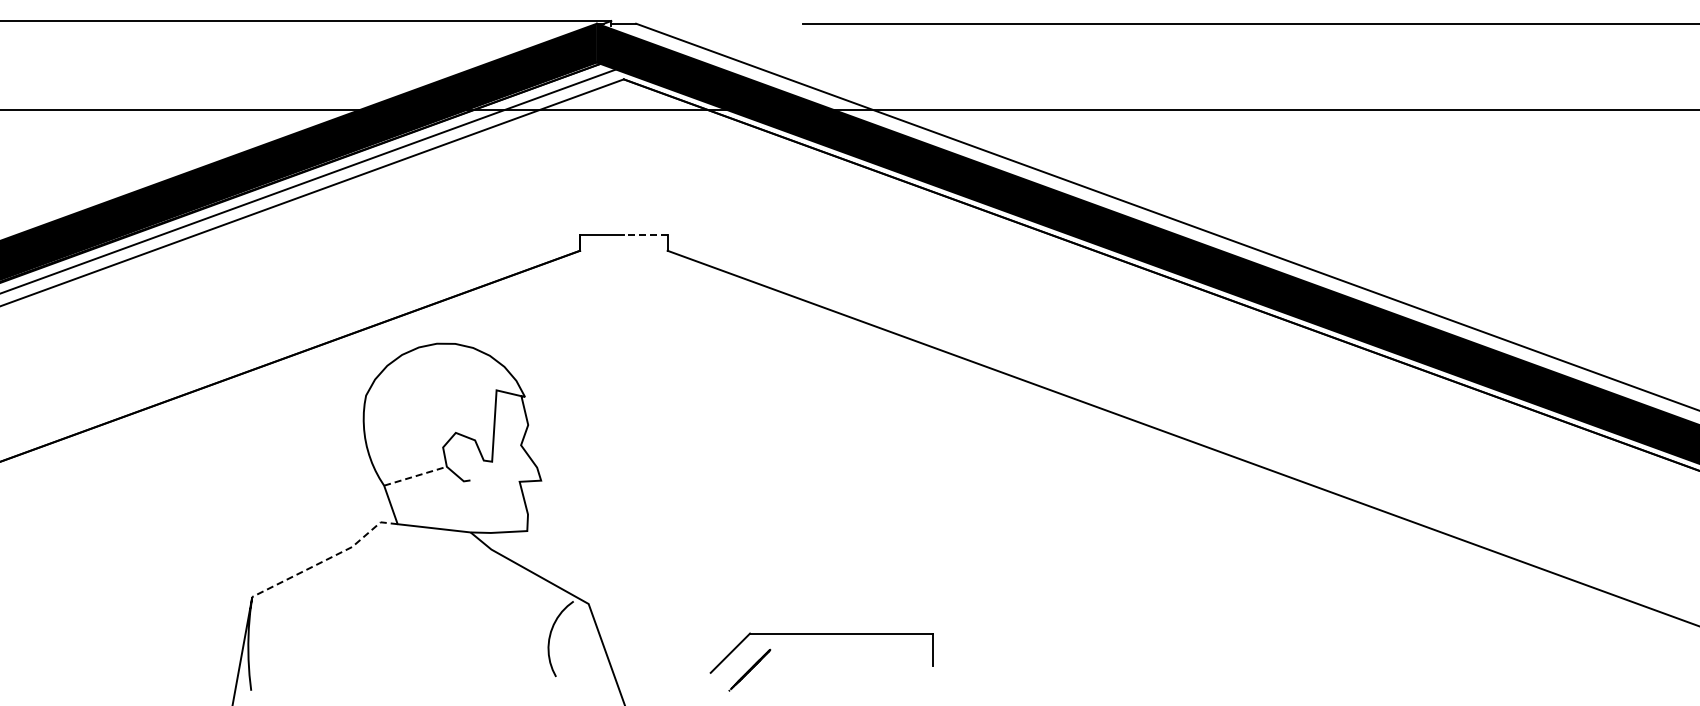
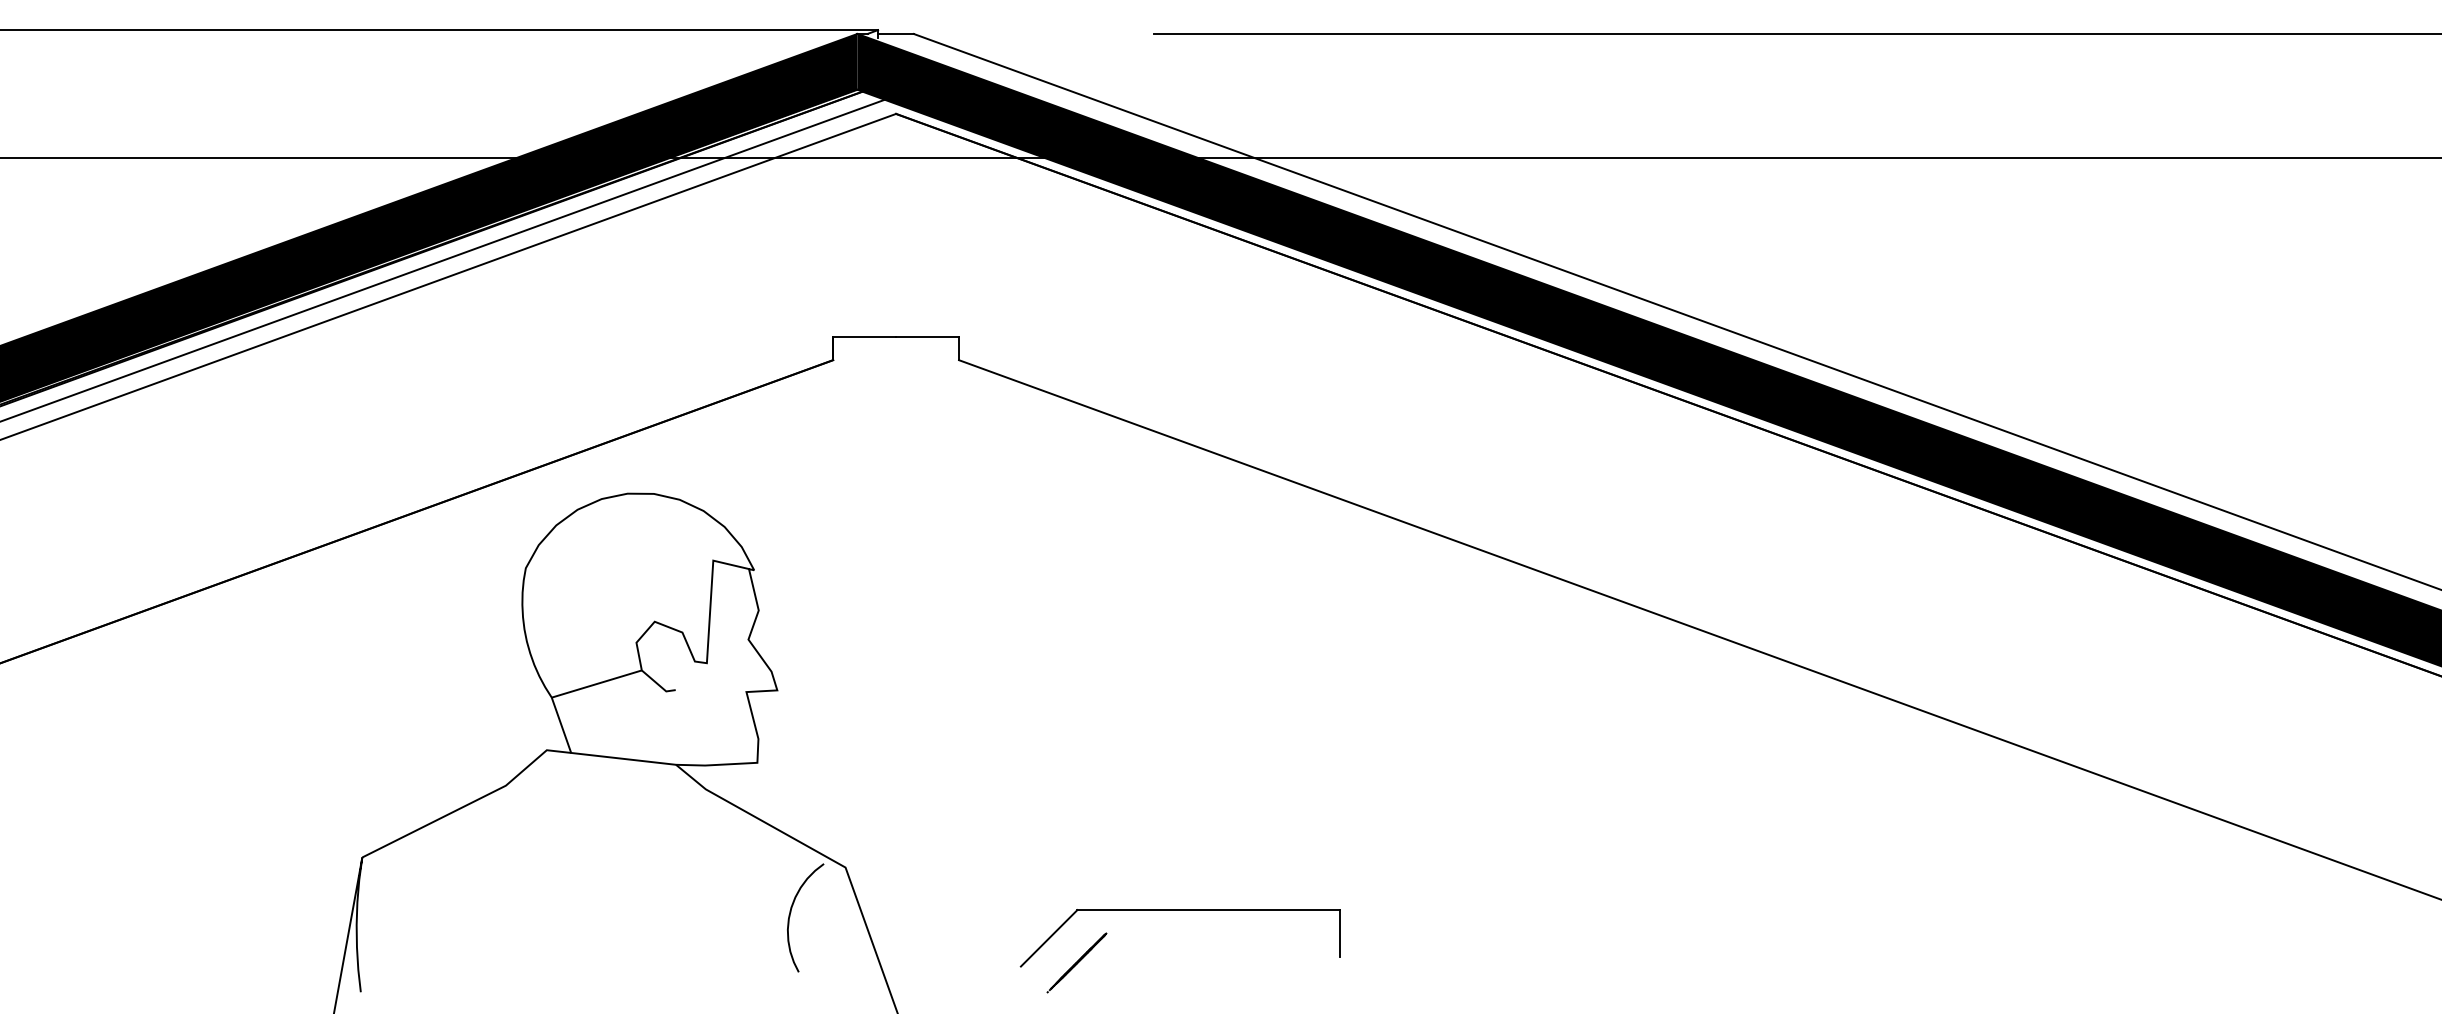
line: (645, 234) -> (927, 336), dashed -> solid
line: (415, 476) -> (596, 684), dashed -> solid
line: (328, 559) -> (471, 803), dashed -> solid

